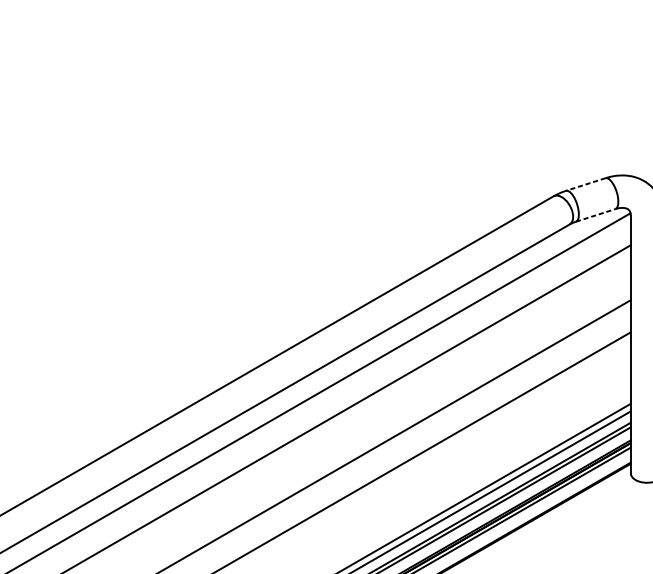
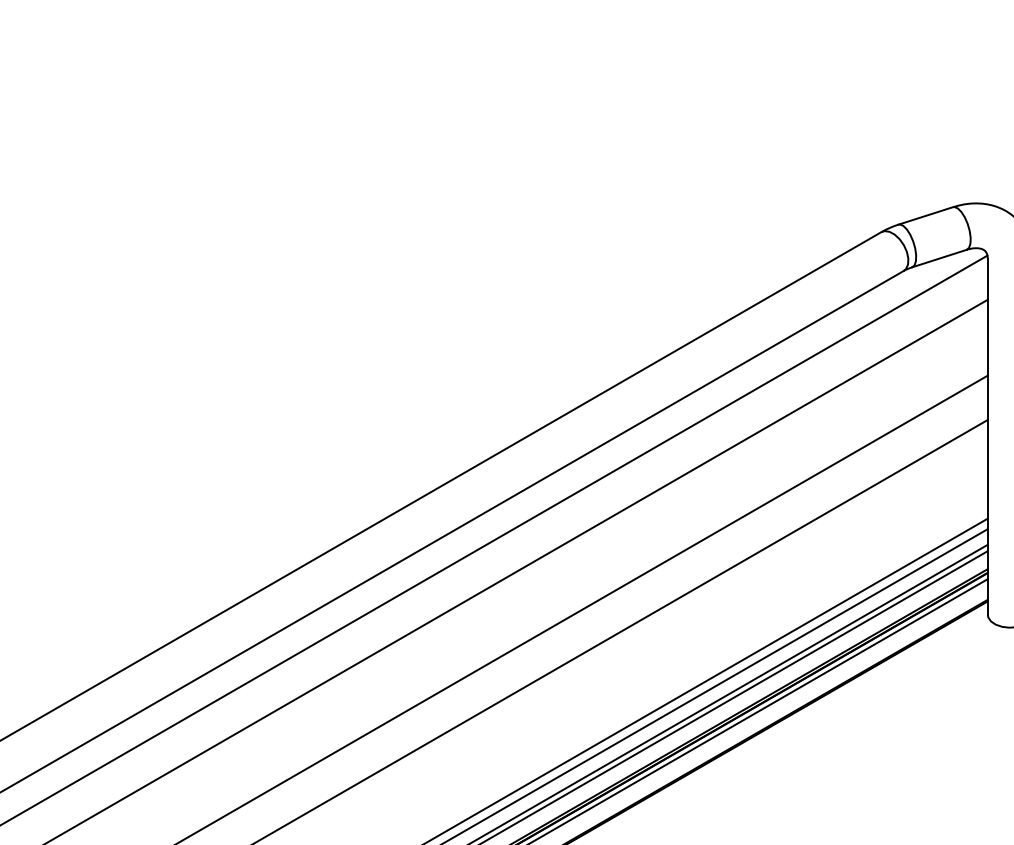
line: (585, 184) -> (925, 215), dashed -> solid
line: (595, 215) -> (939, 258), dashed -> solid

